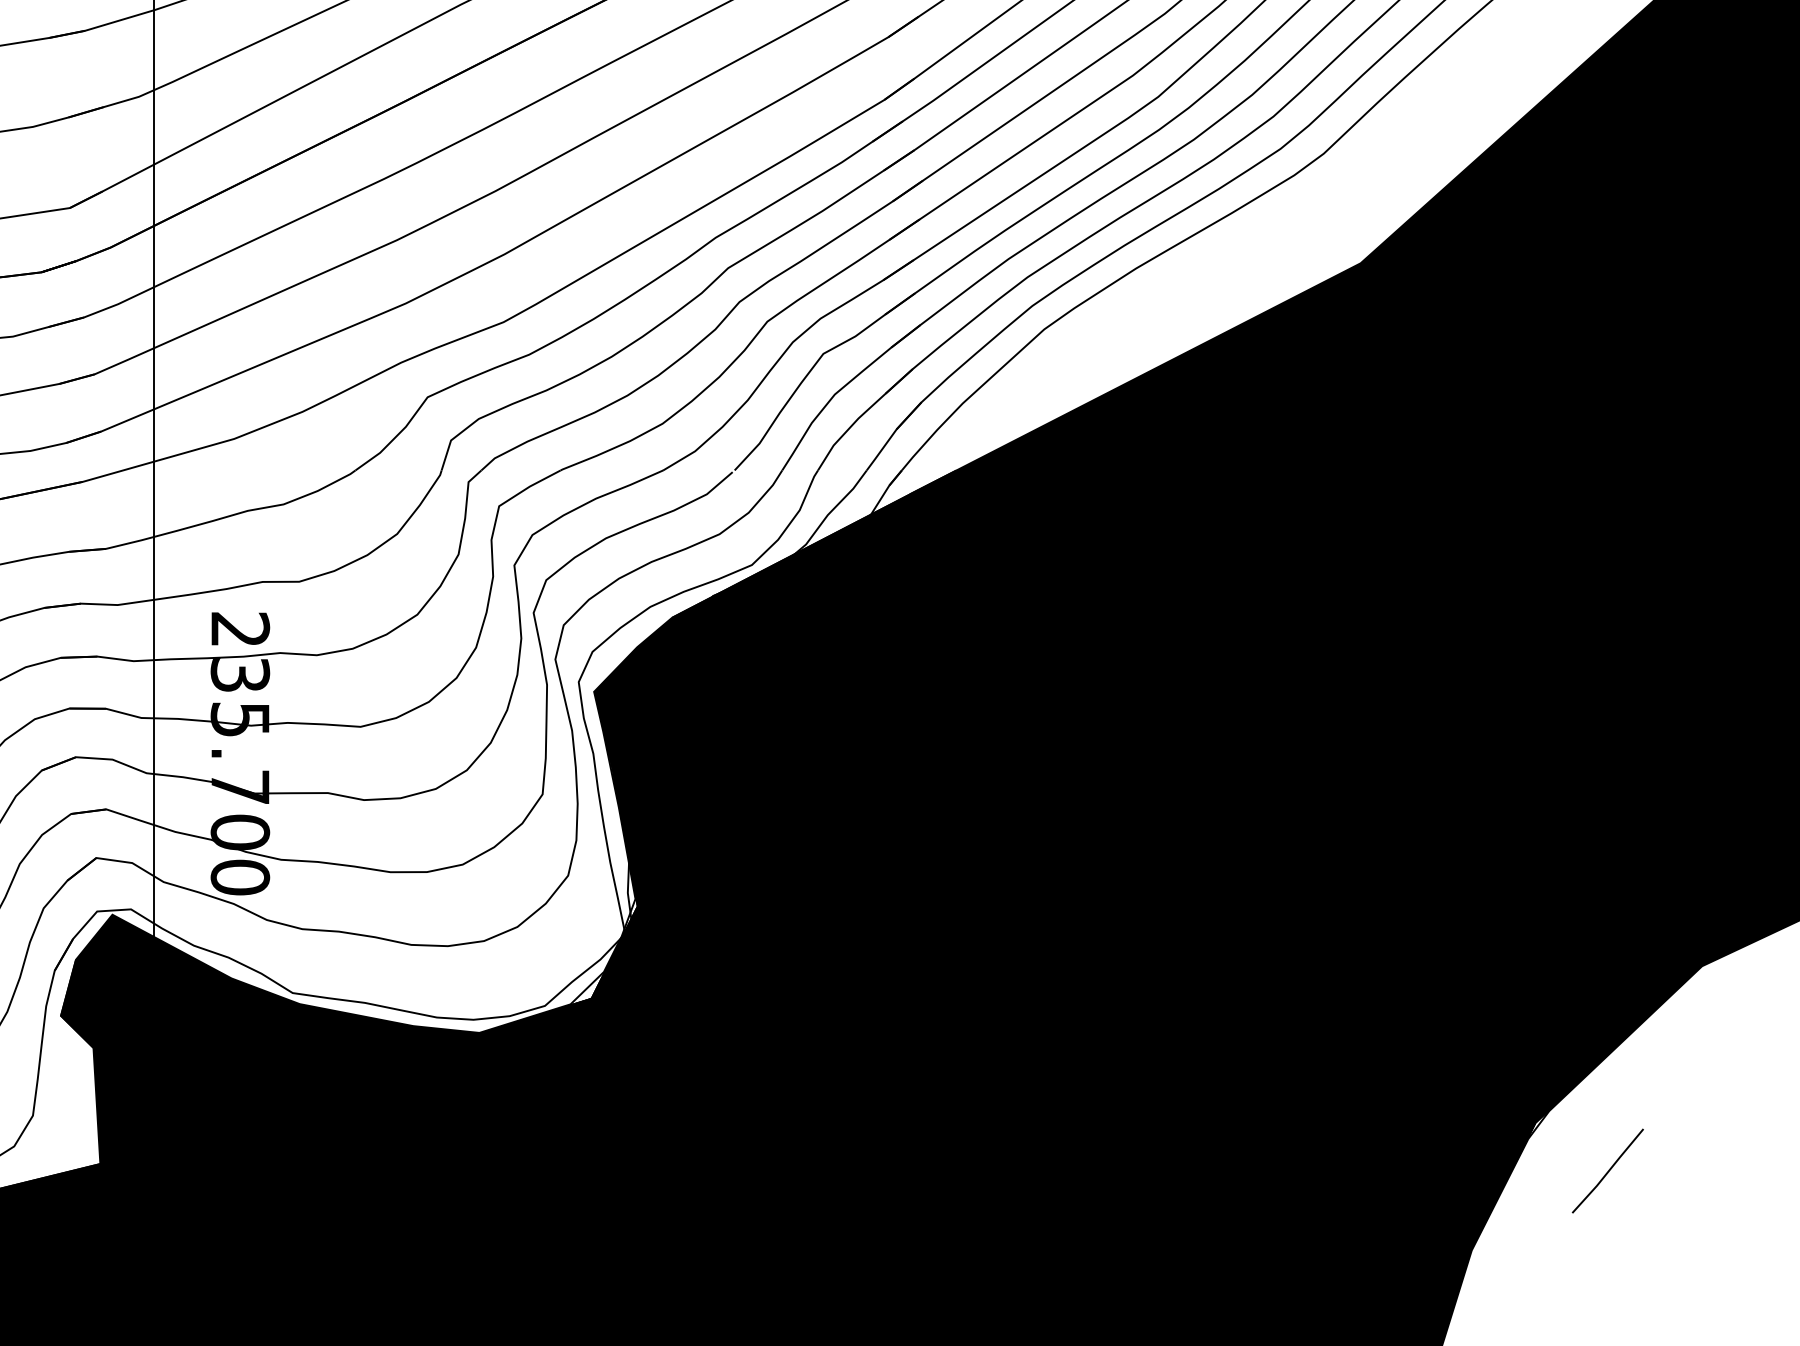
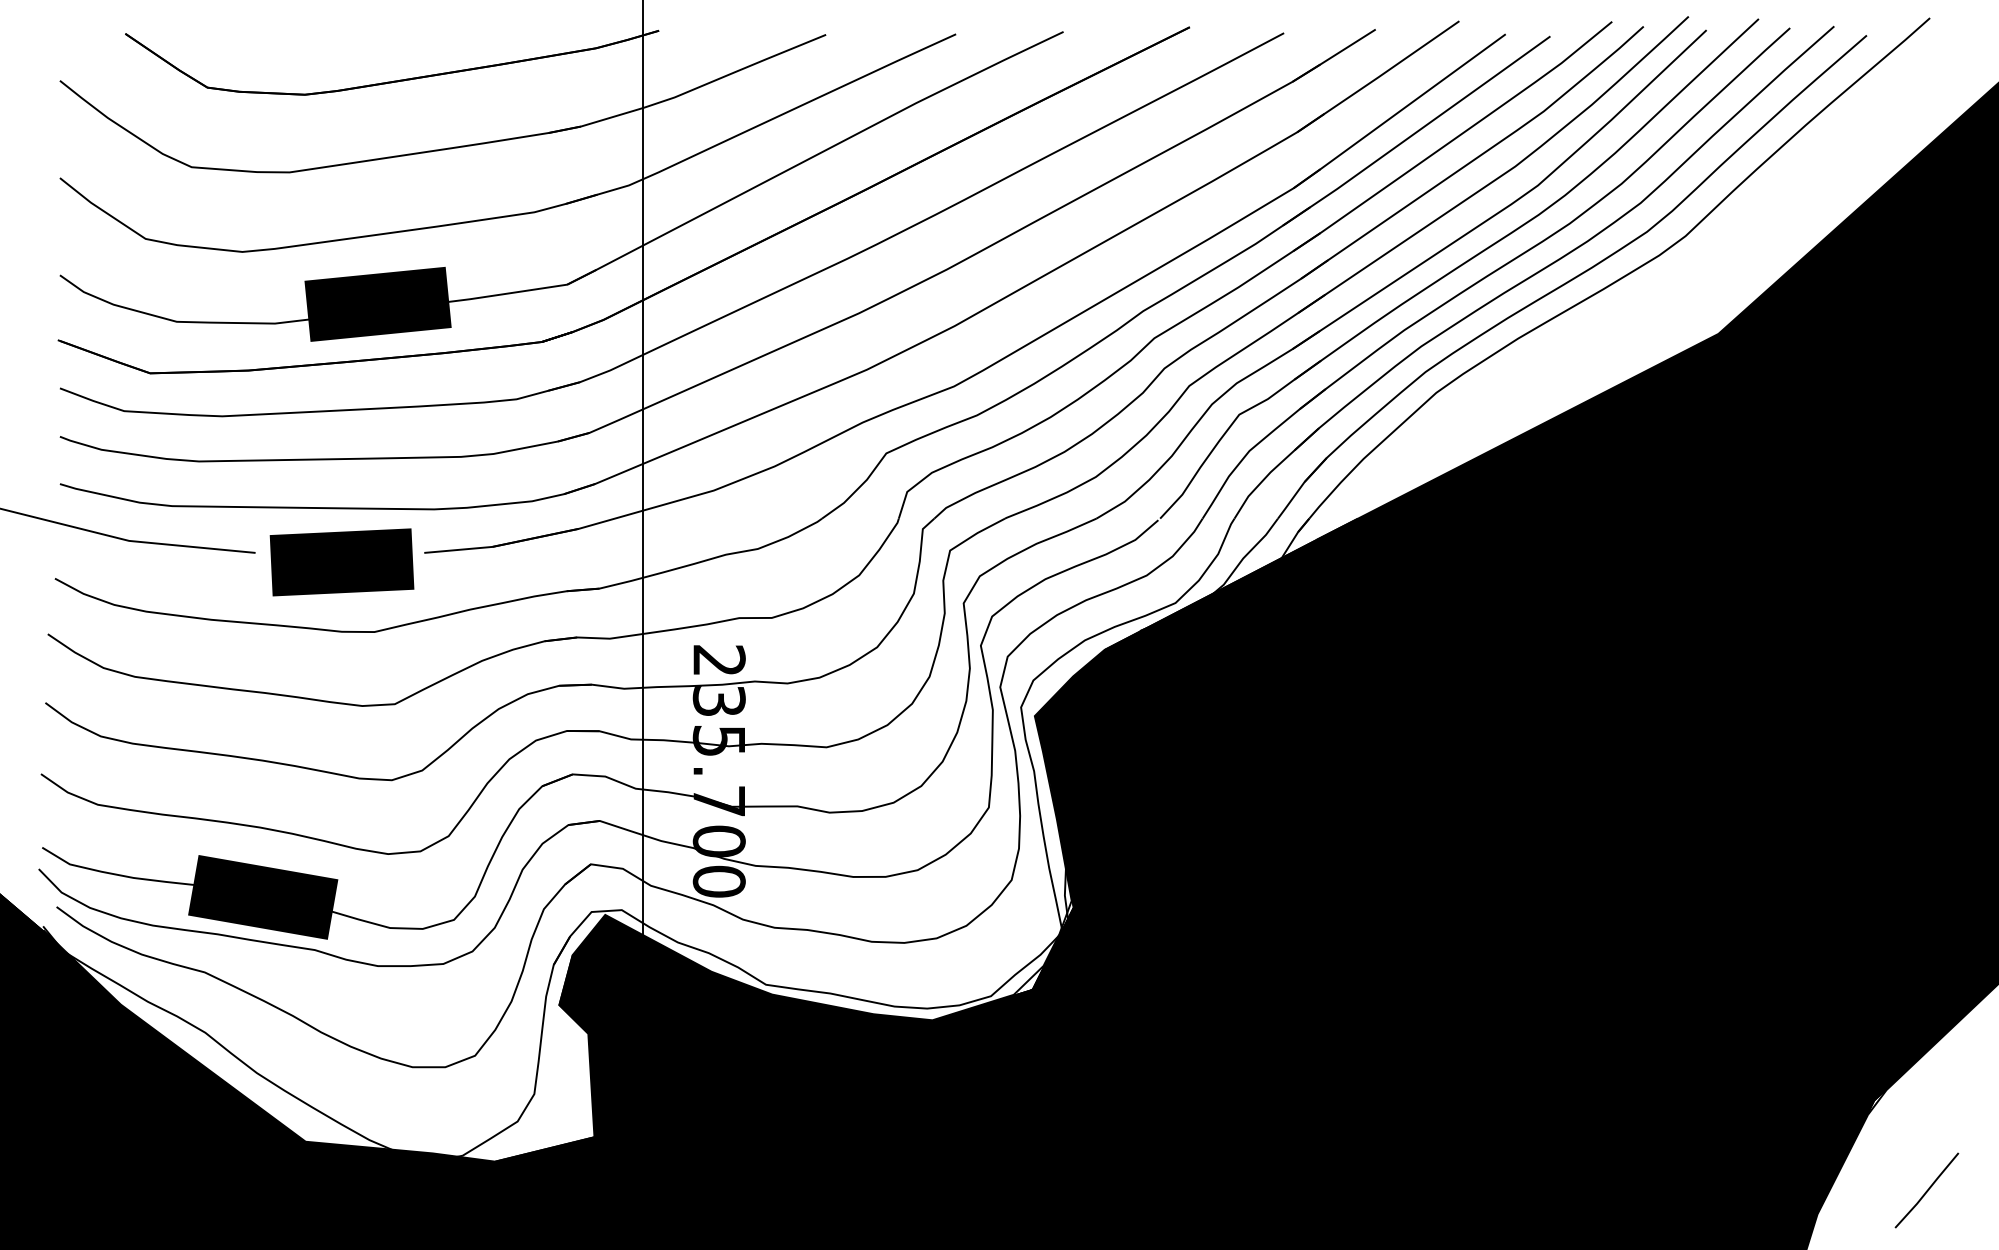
line: (1607, 1171) -> (1926, 1190), moved

